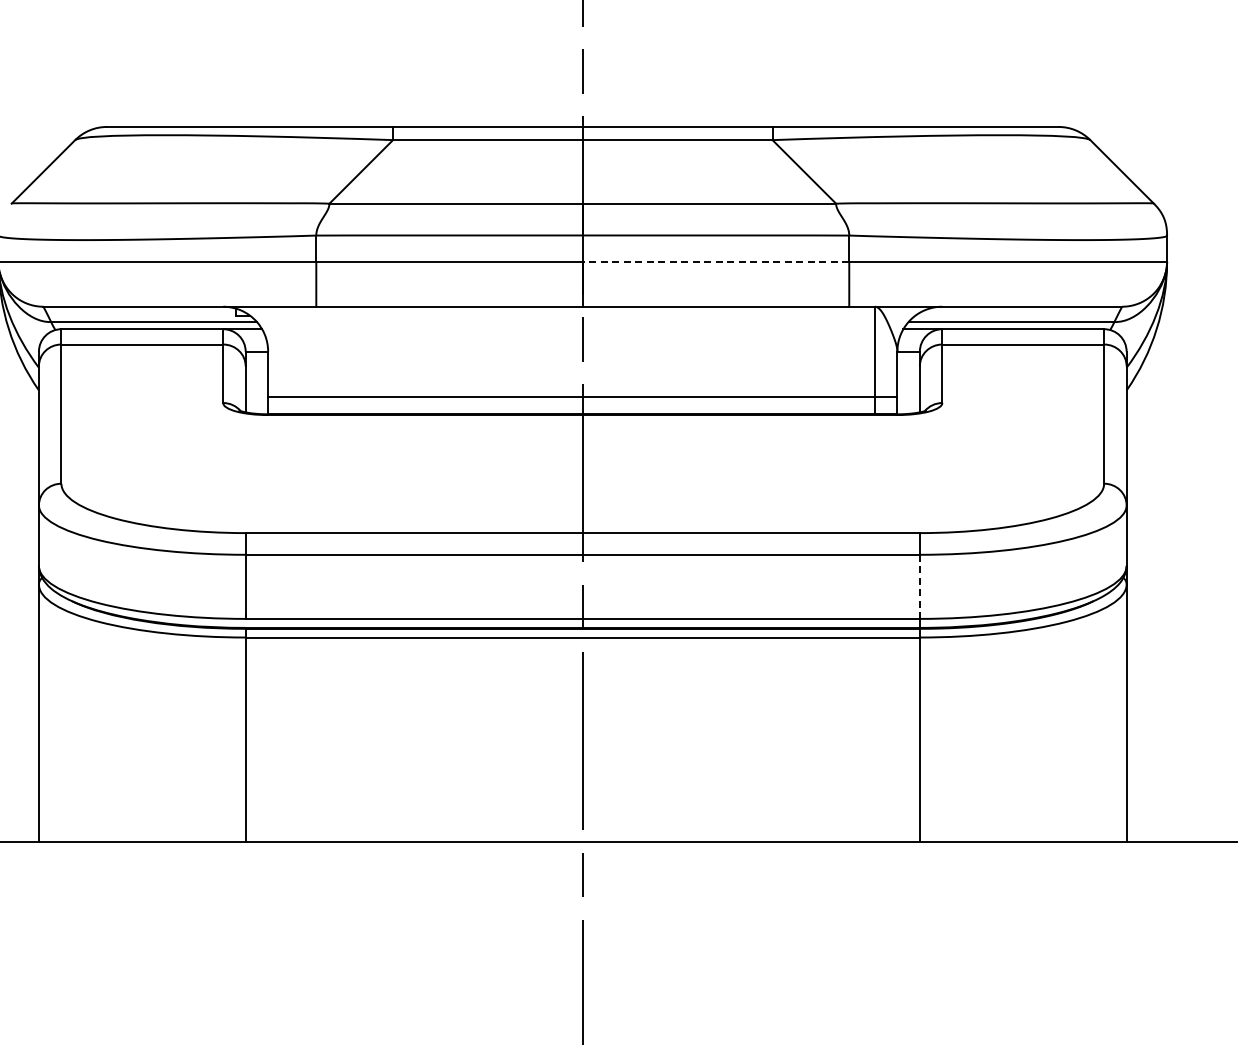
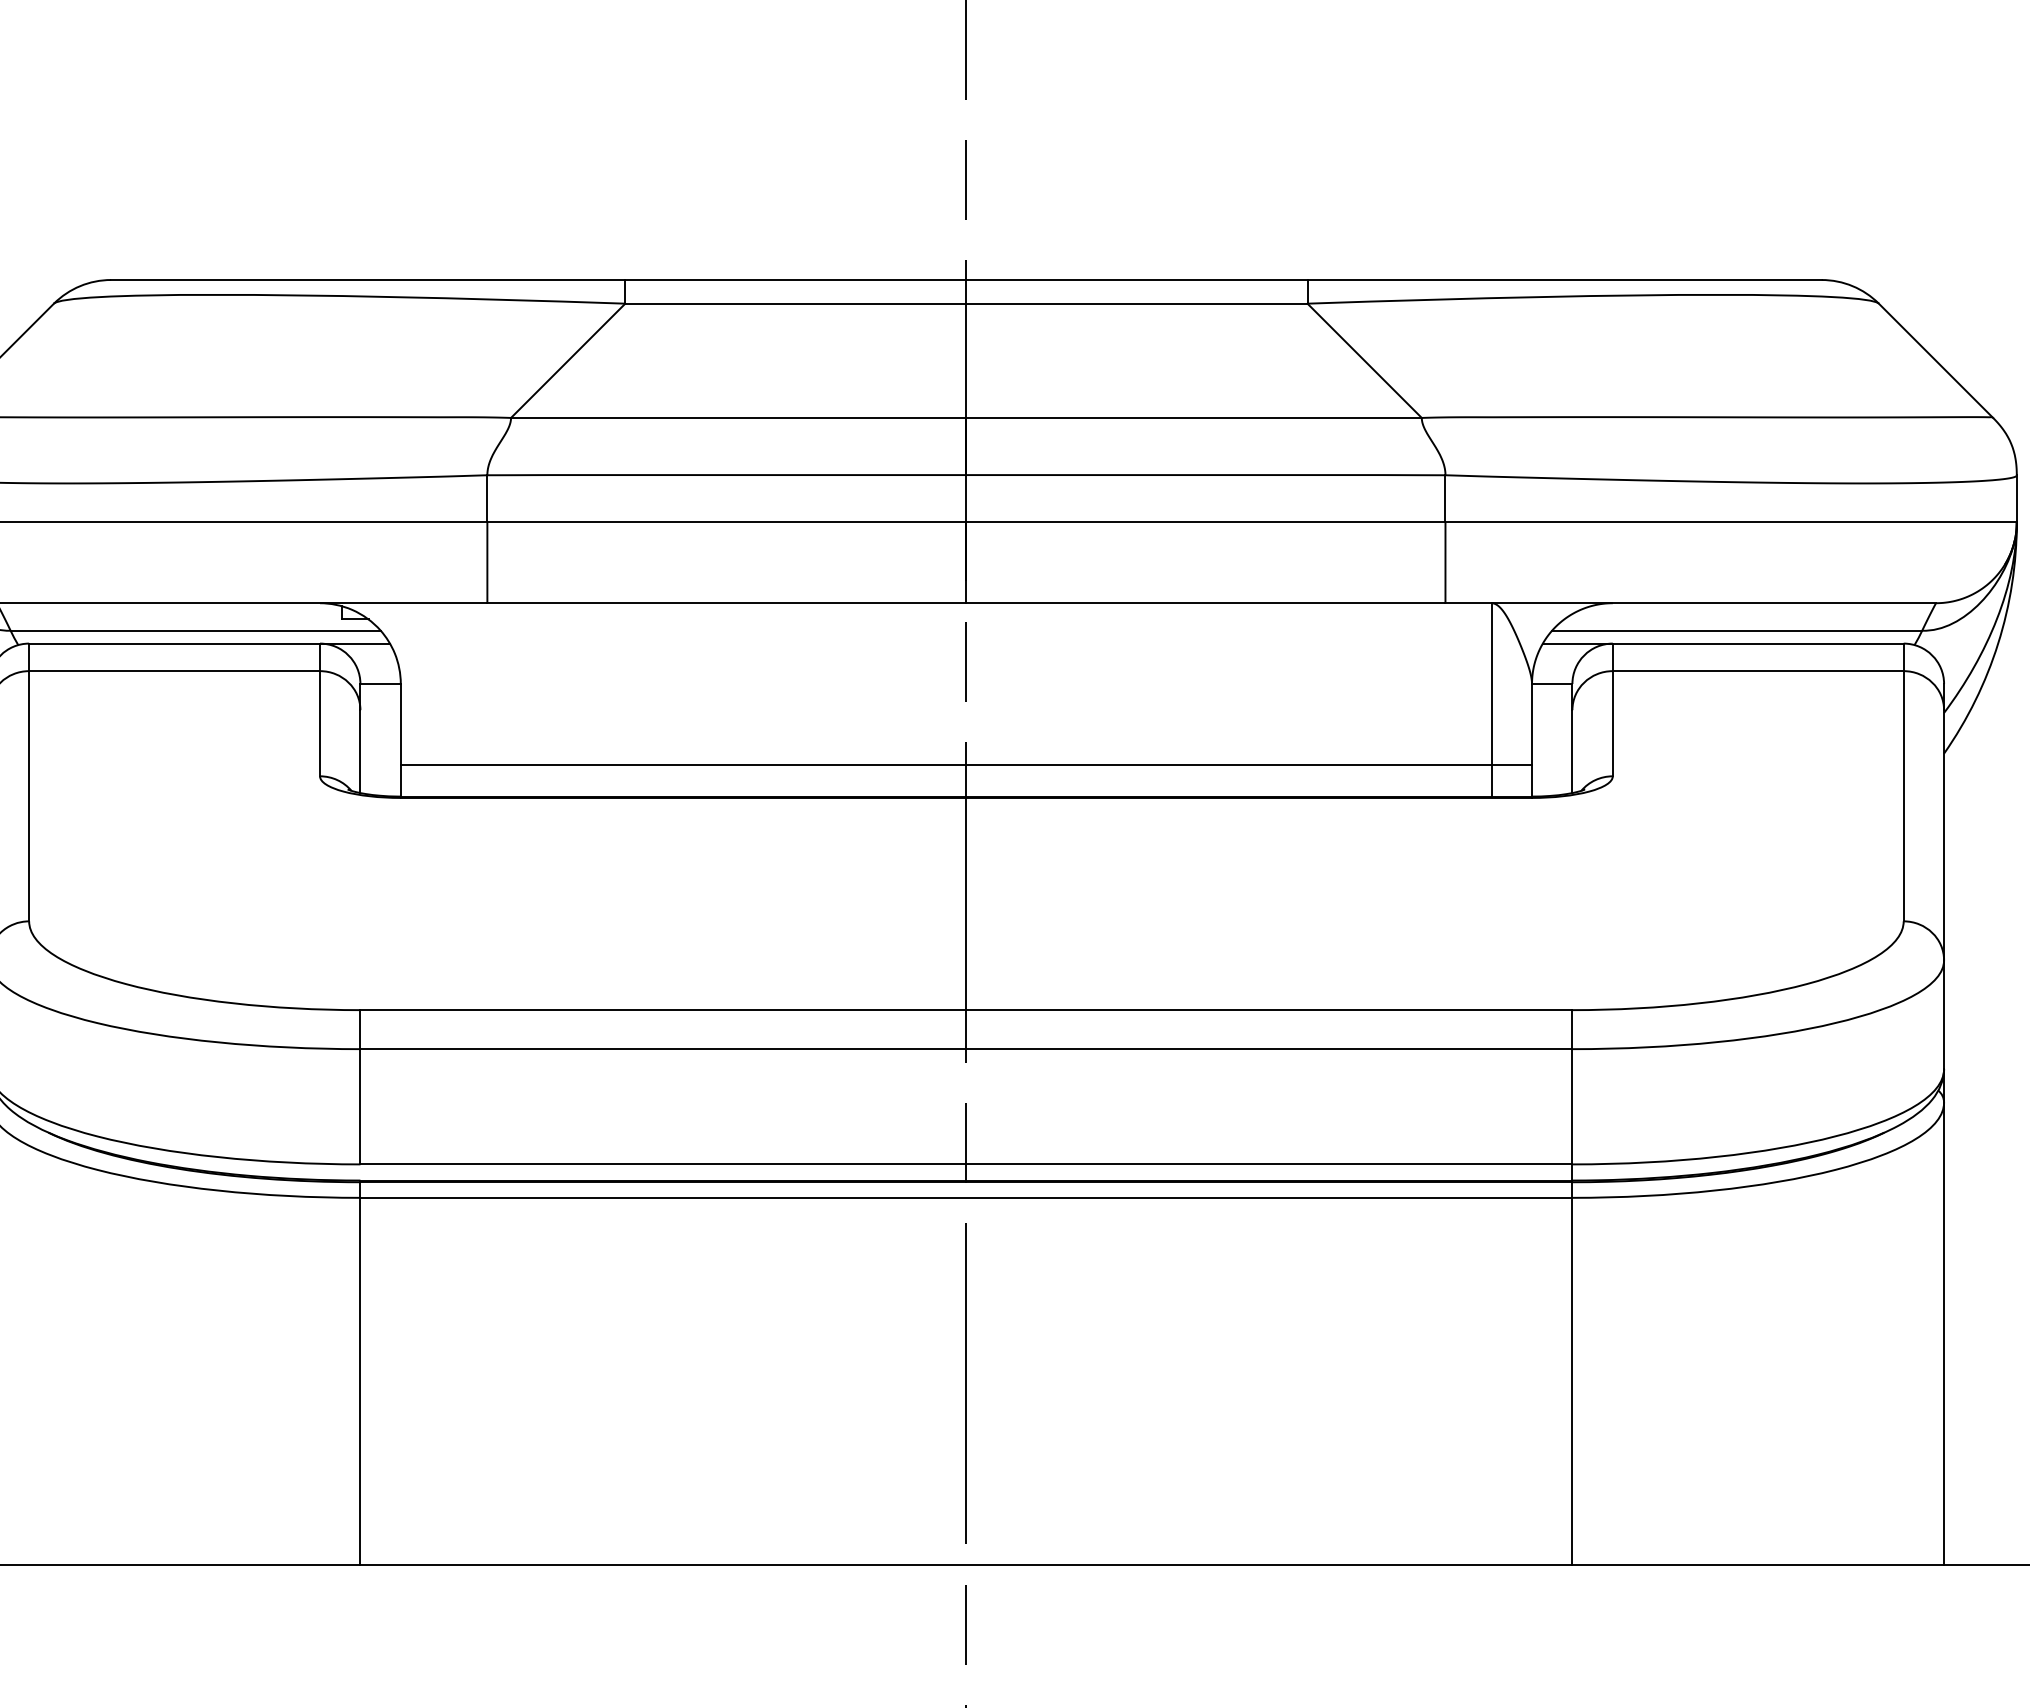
line: (715, 261) -> (1204, 521), dashed -> solid
line: (919, 587) -> (1571, 1107), dashed -> solid

